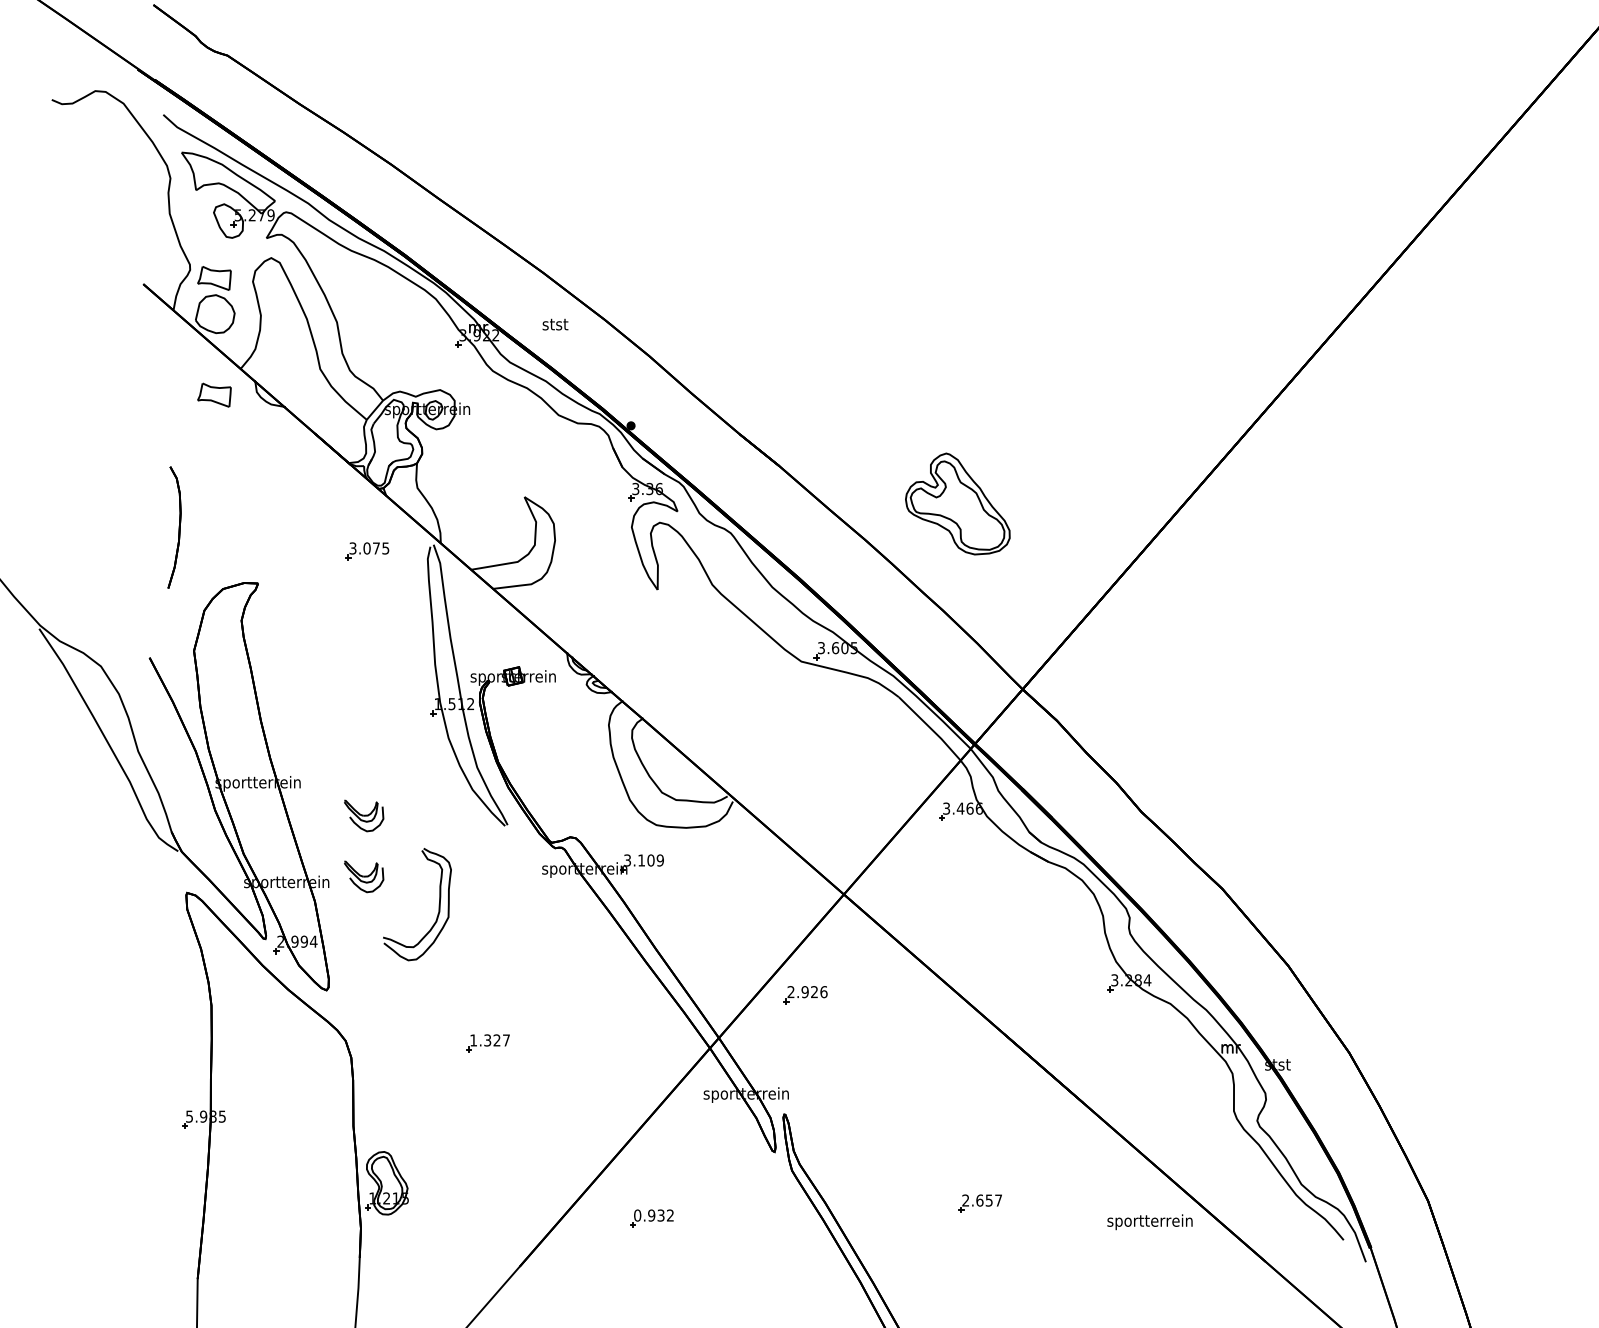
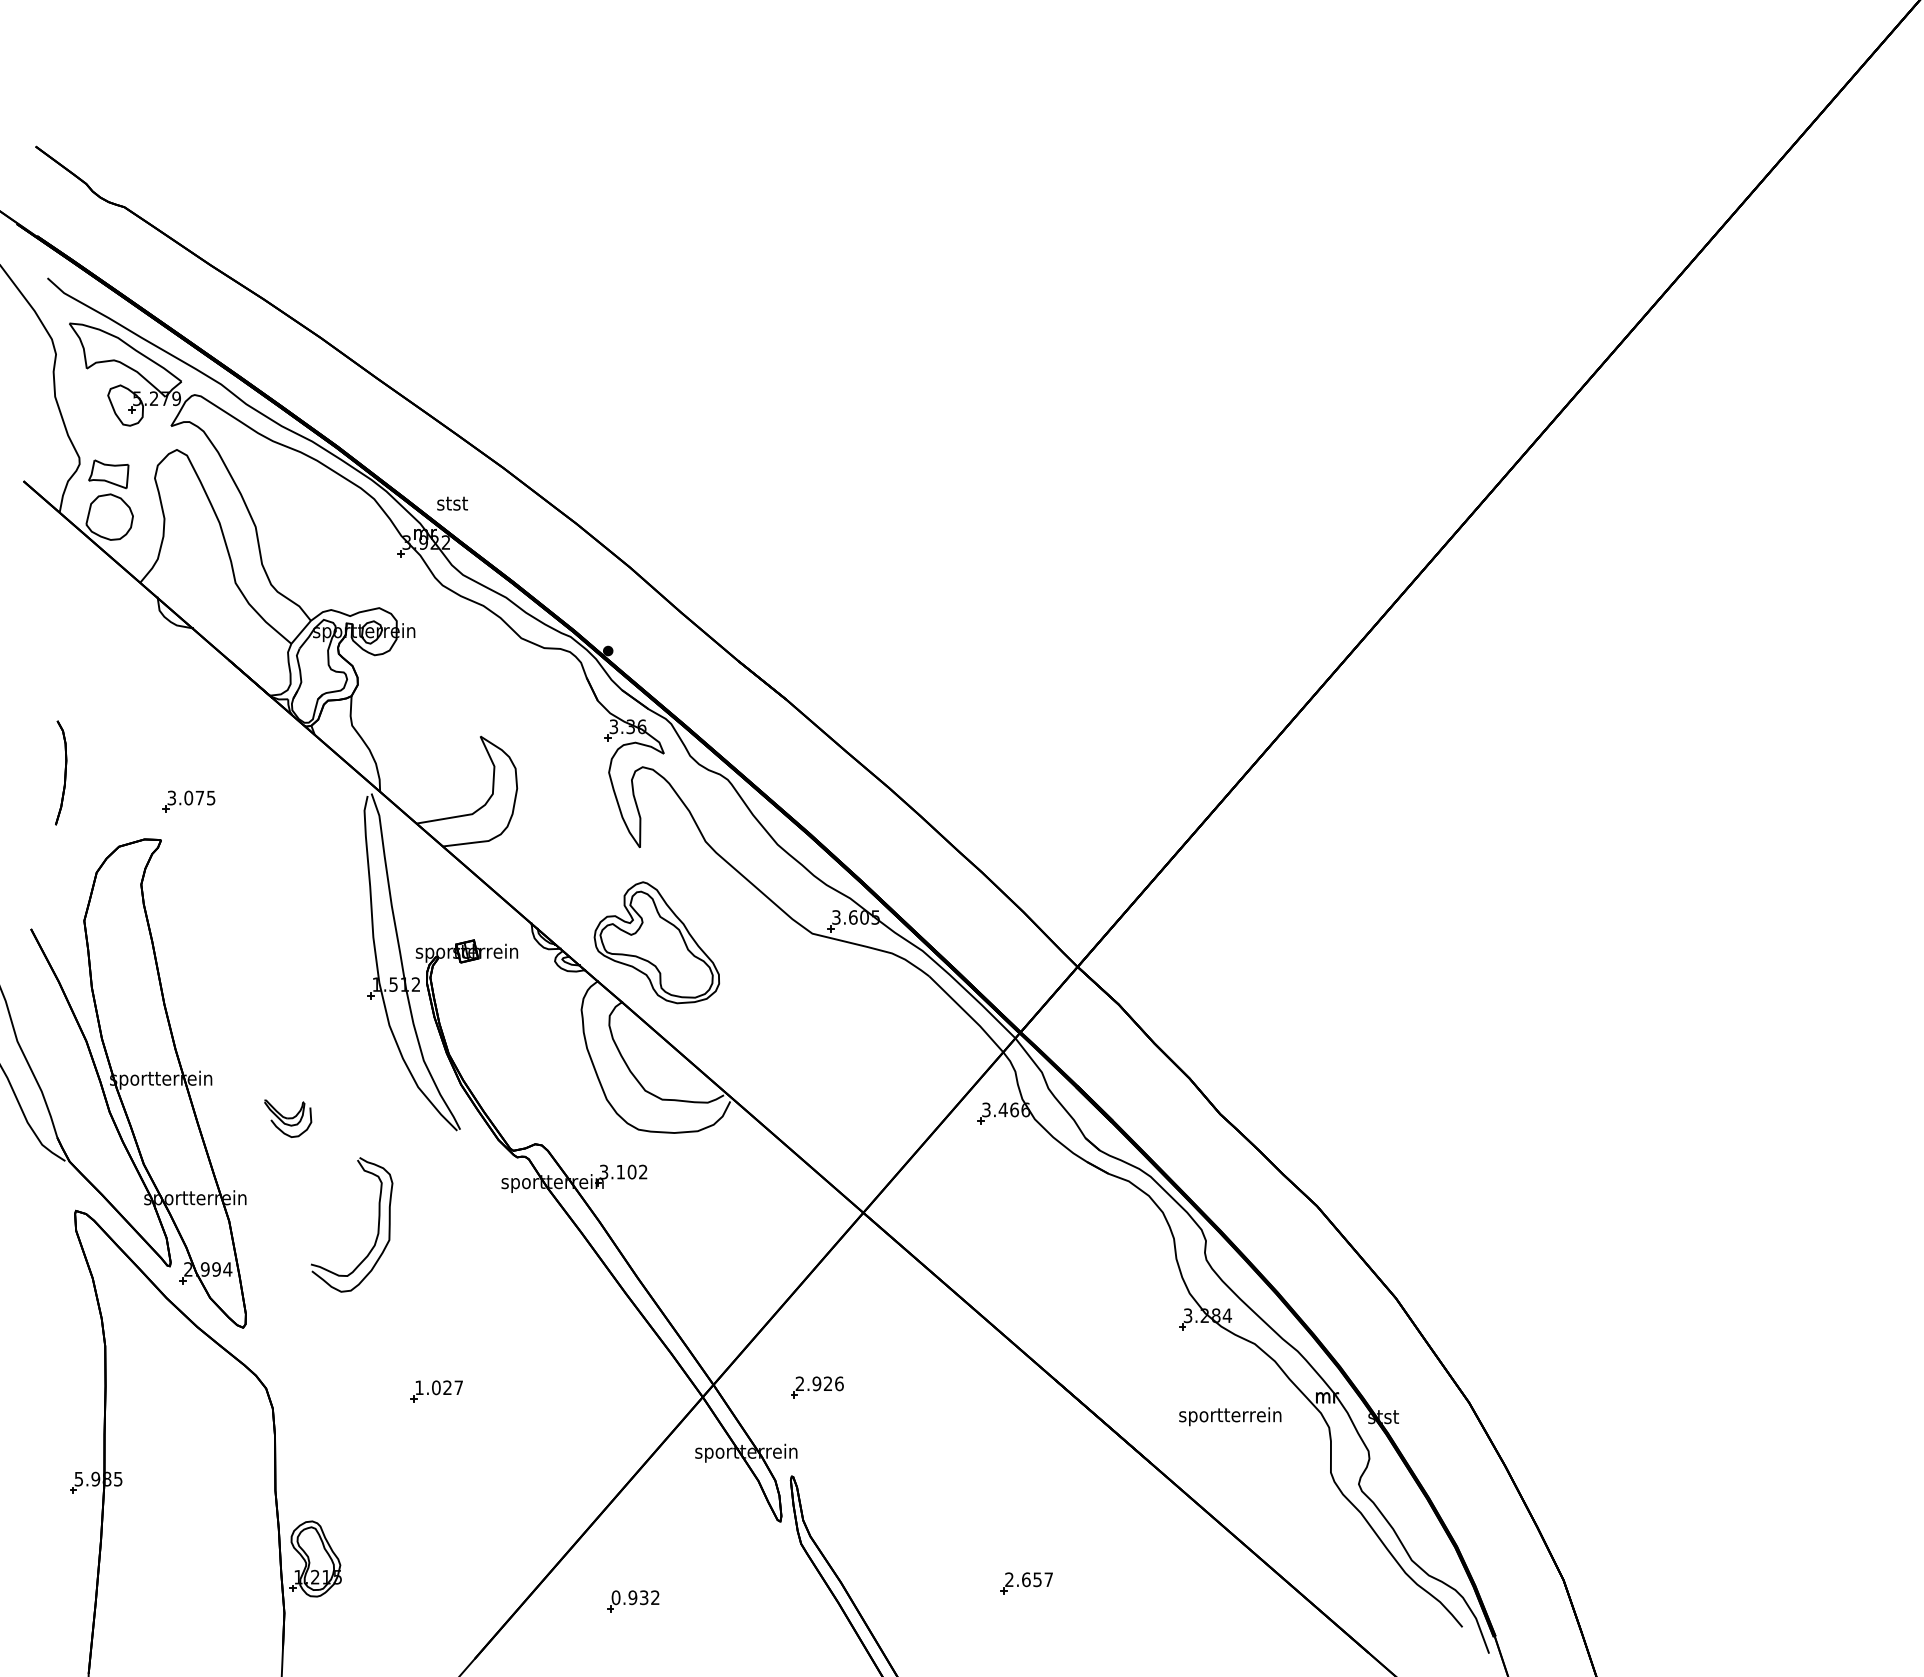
text: (555, 324) -> (452, 503), moved
part: (214, 395) -> (108, 614), removed
part: (957, 503) -> (656, 942), moved
part: (175, 527) -> (61, 772), size x0.71
part: (366, 551) -> (188, 801), moved
text: (659, 860) -> (642, 1171), 3.109 -> 3.102
part: (364, 876) -> (288, 1191), removed
part: (805, 995) -> (817, 1387), moved
text: (487, 1040) -> (436, 1387), 1.327 -> 1.027
text: (1150, 1222) -> (1230, 1416), moved

